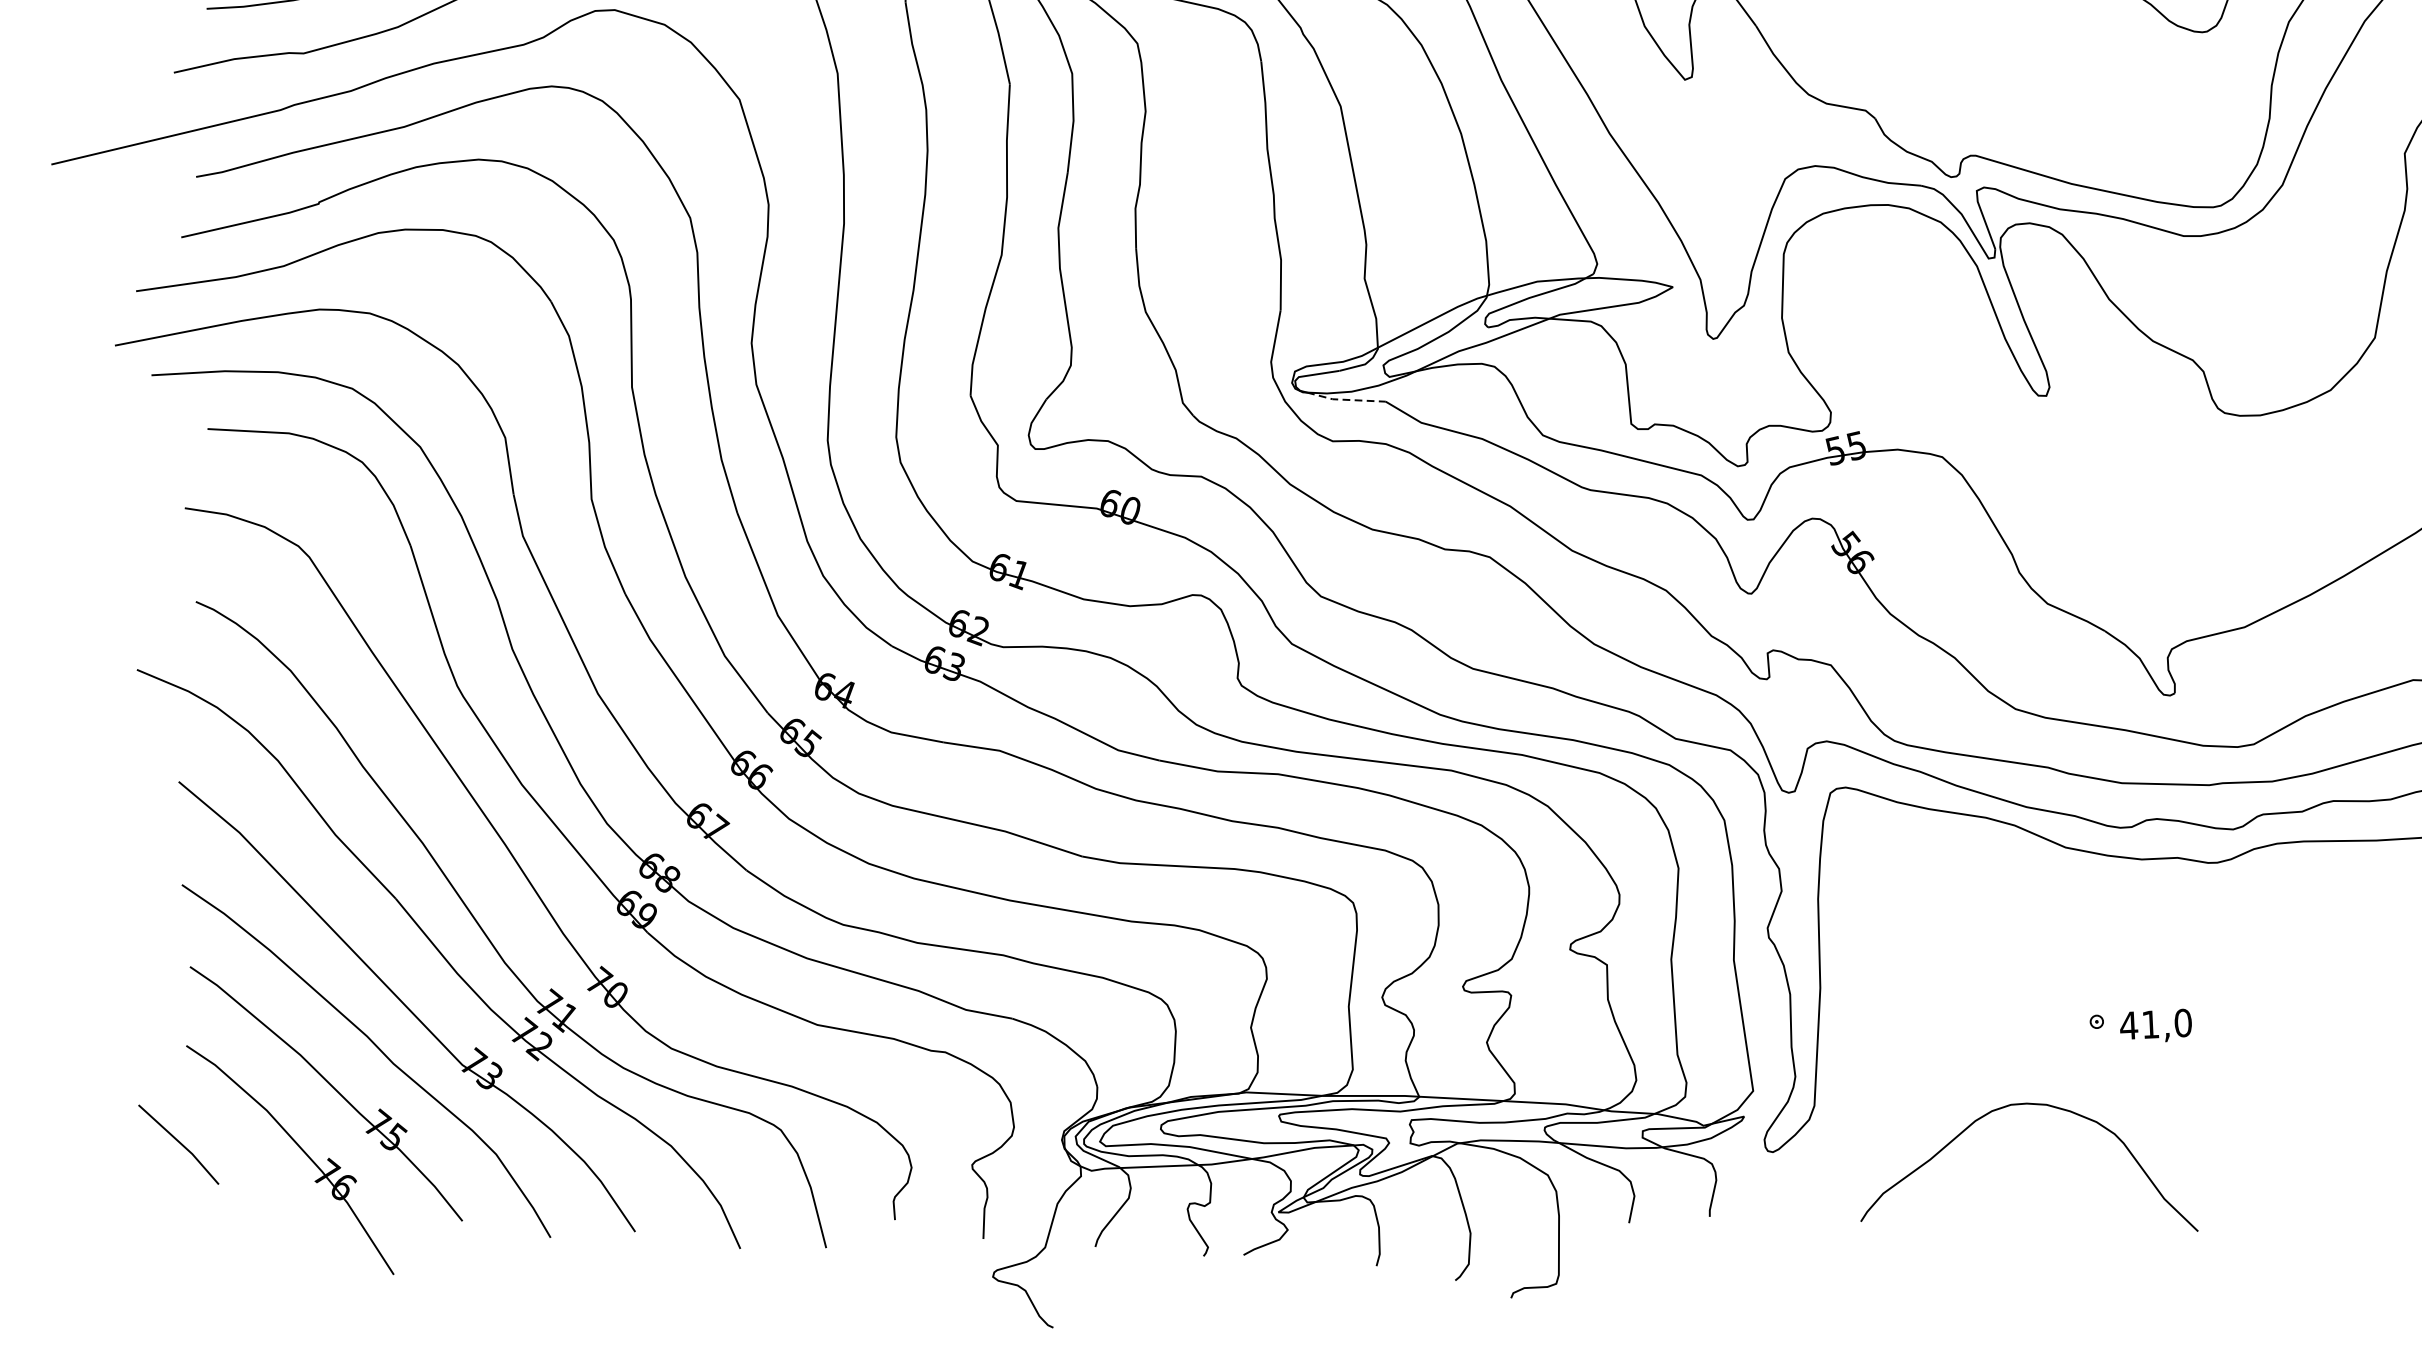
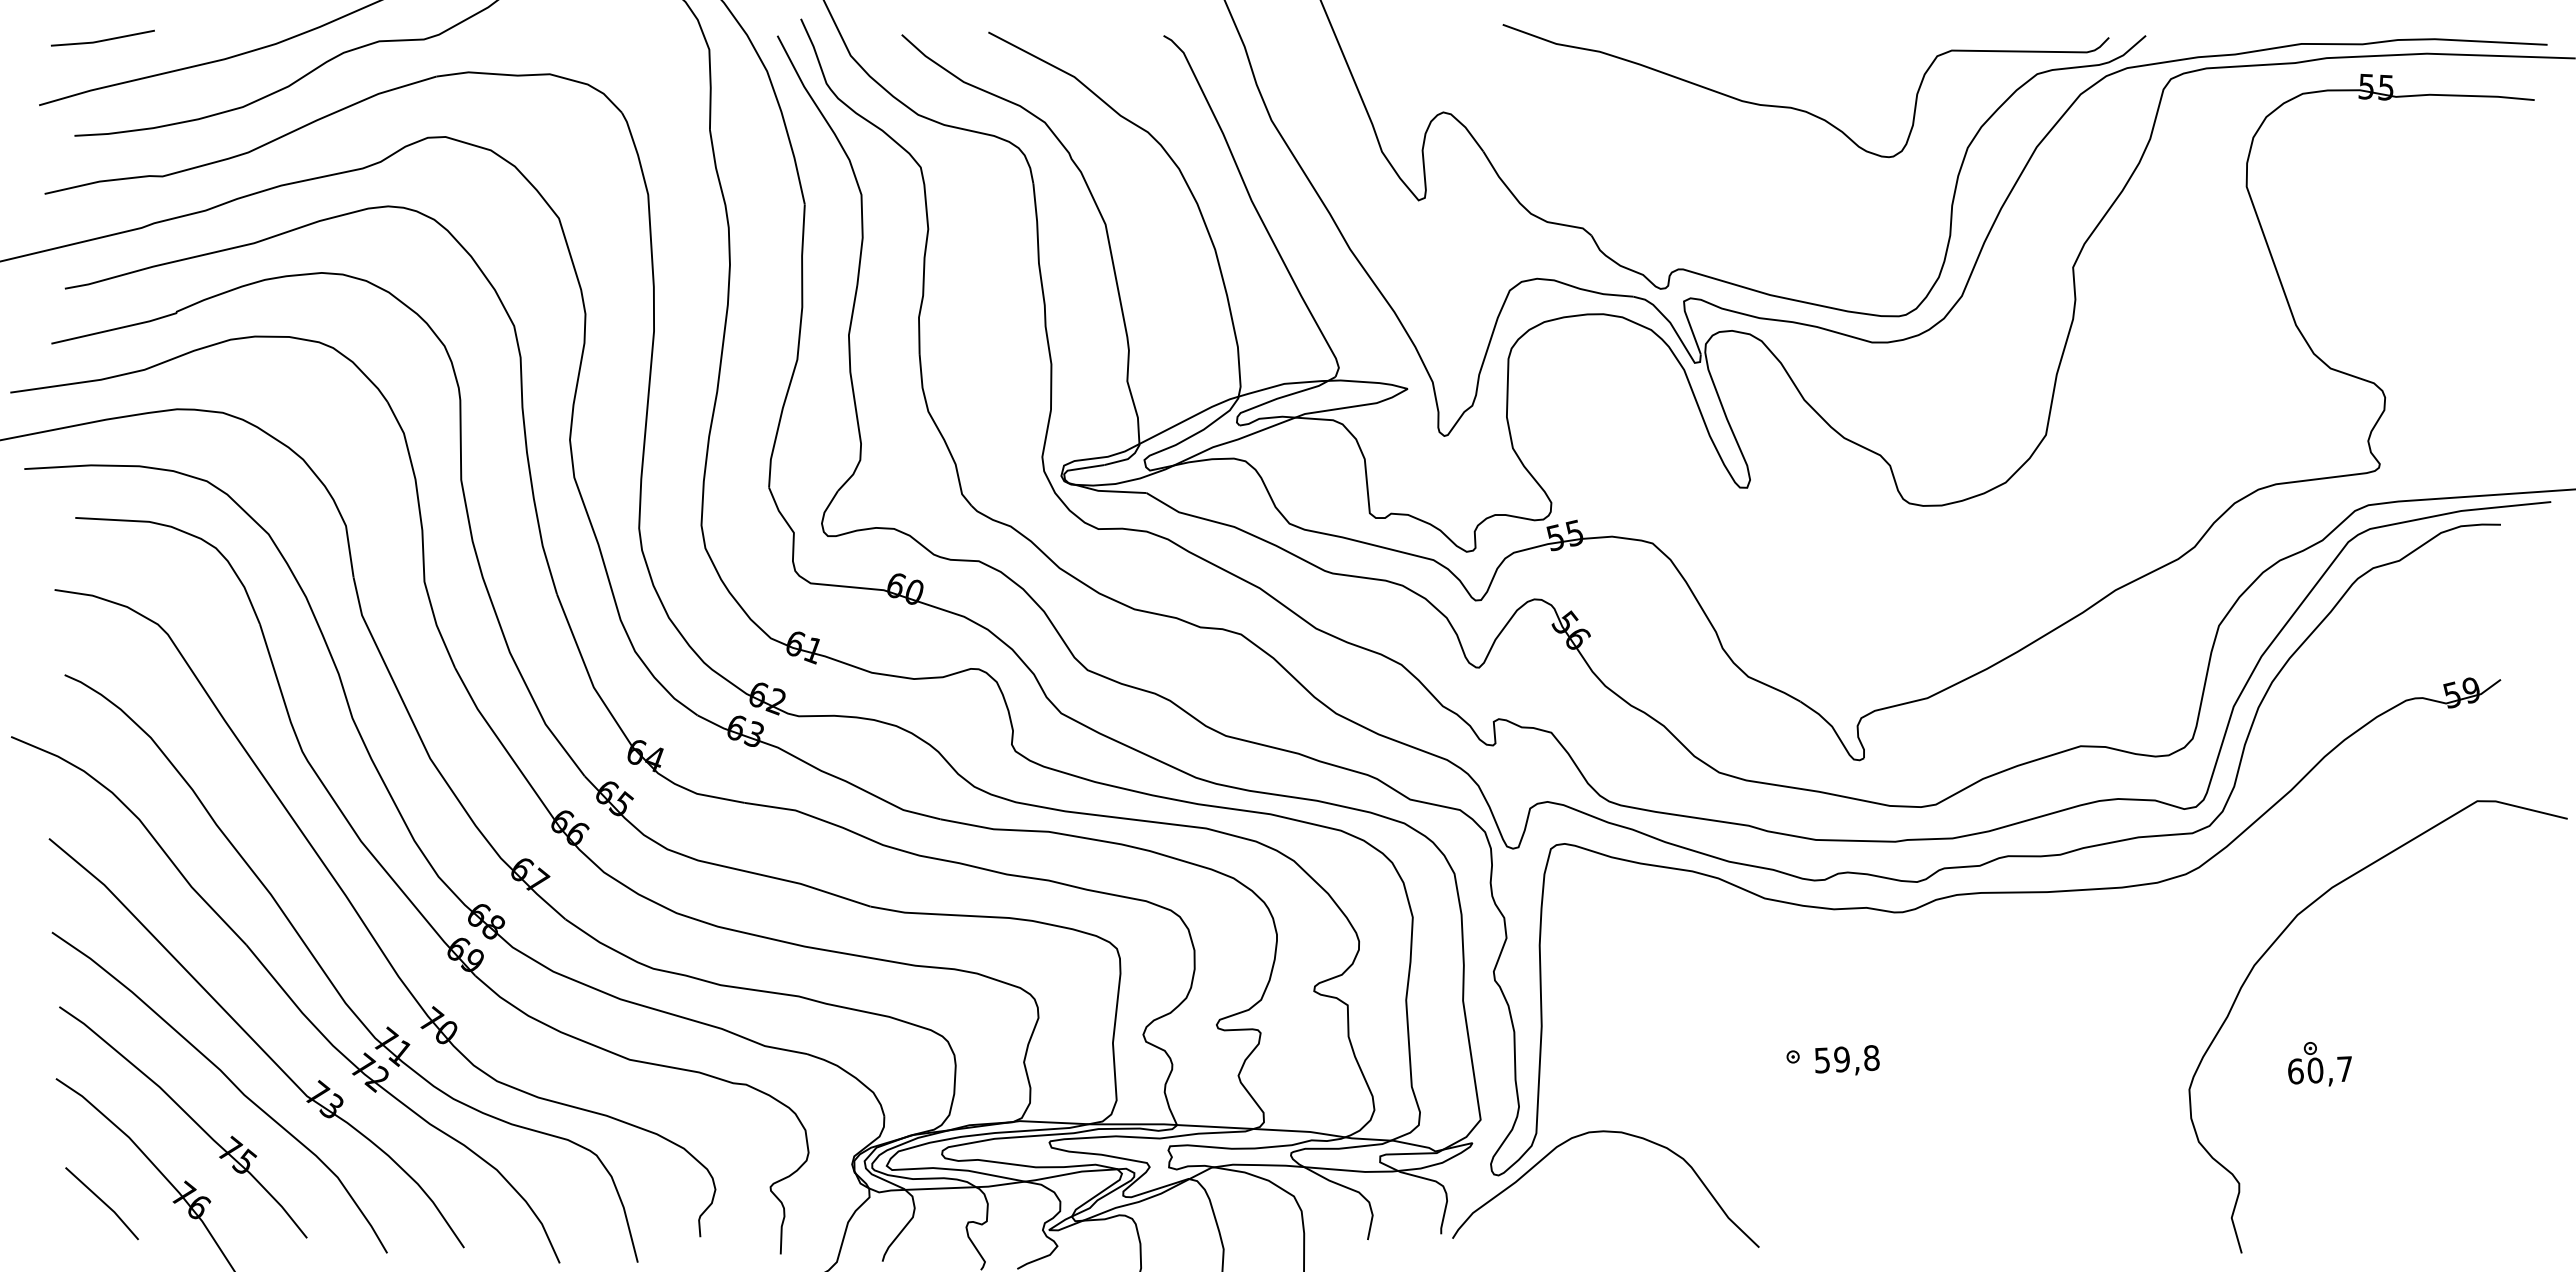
line: (1346, 399) -> (1110, 491), dashed -> solid
text: (2155, 1024) -> (1846, 1059), 41,0 -> 59,8
curve: (2029, 1104) -> (1605, 1132), moved
line: (179, 1143) -> (102, 1202), moved

